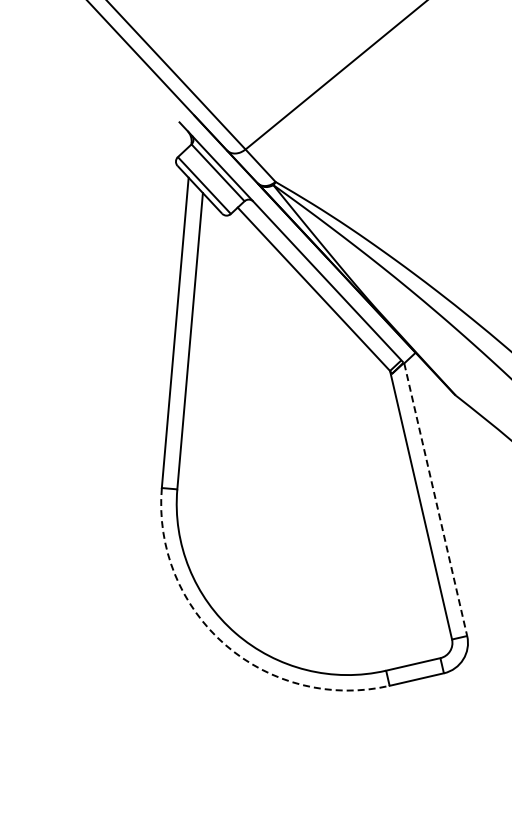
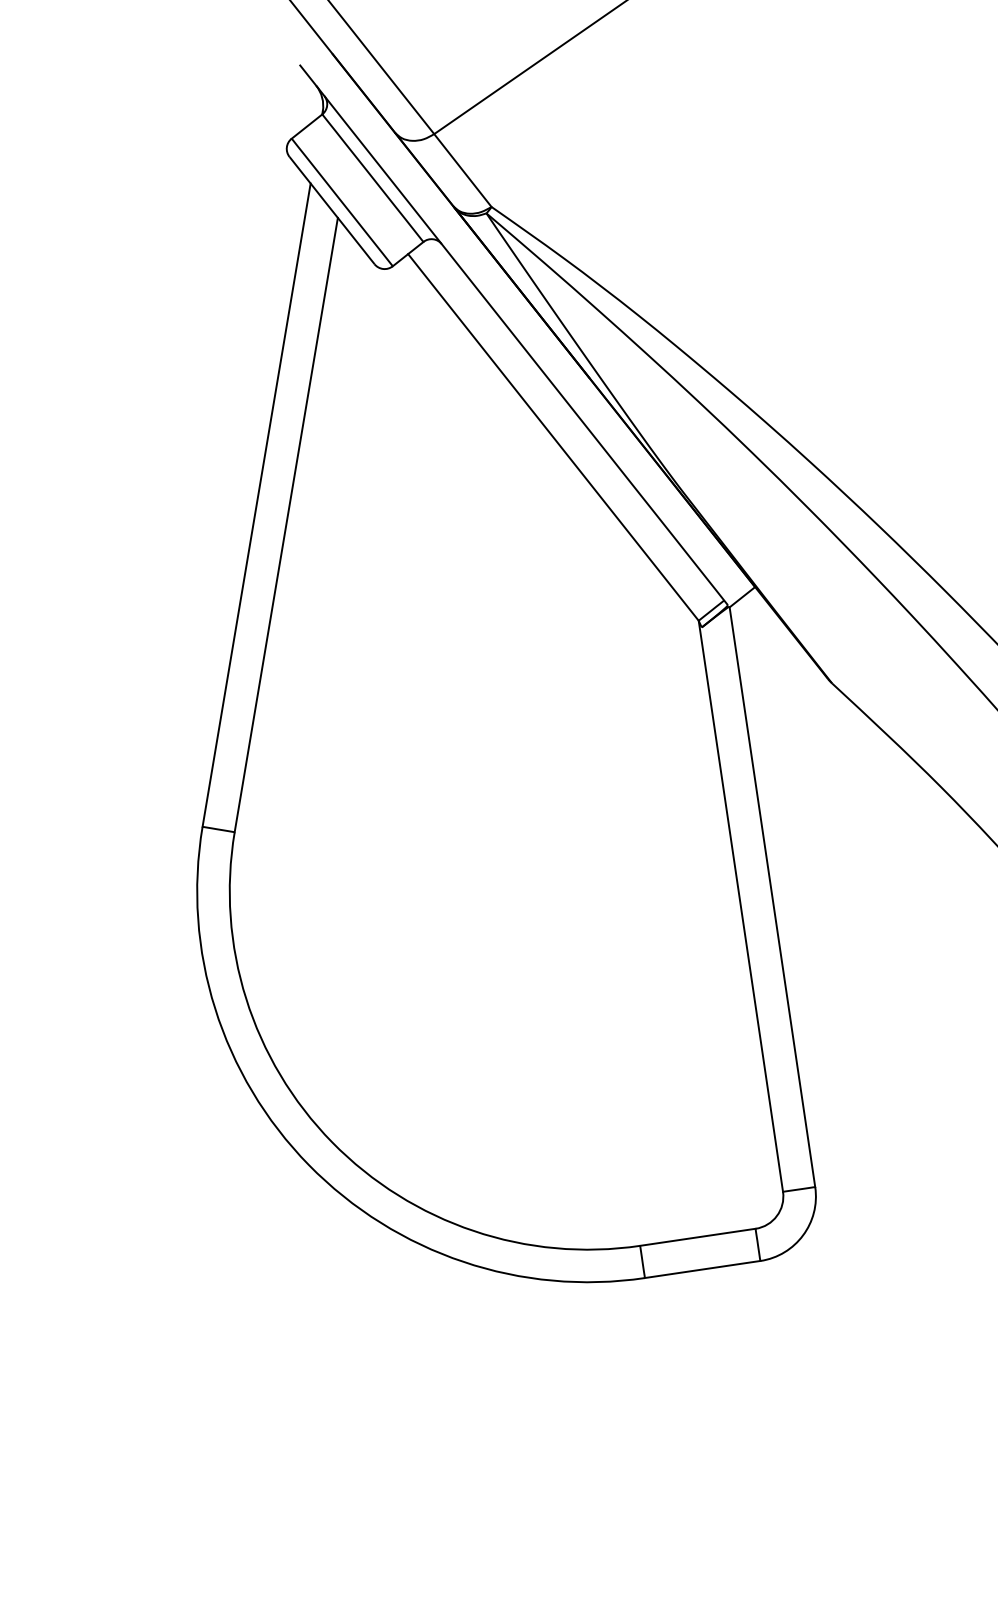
line: (435, 499) -> (771, 896), dashed -> solid
arc: (225, 644) -> (309, 1164), dashed -> solid

